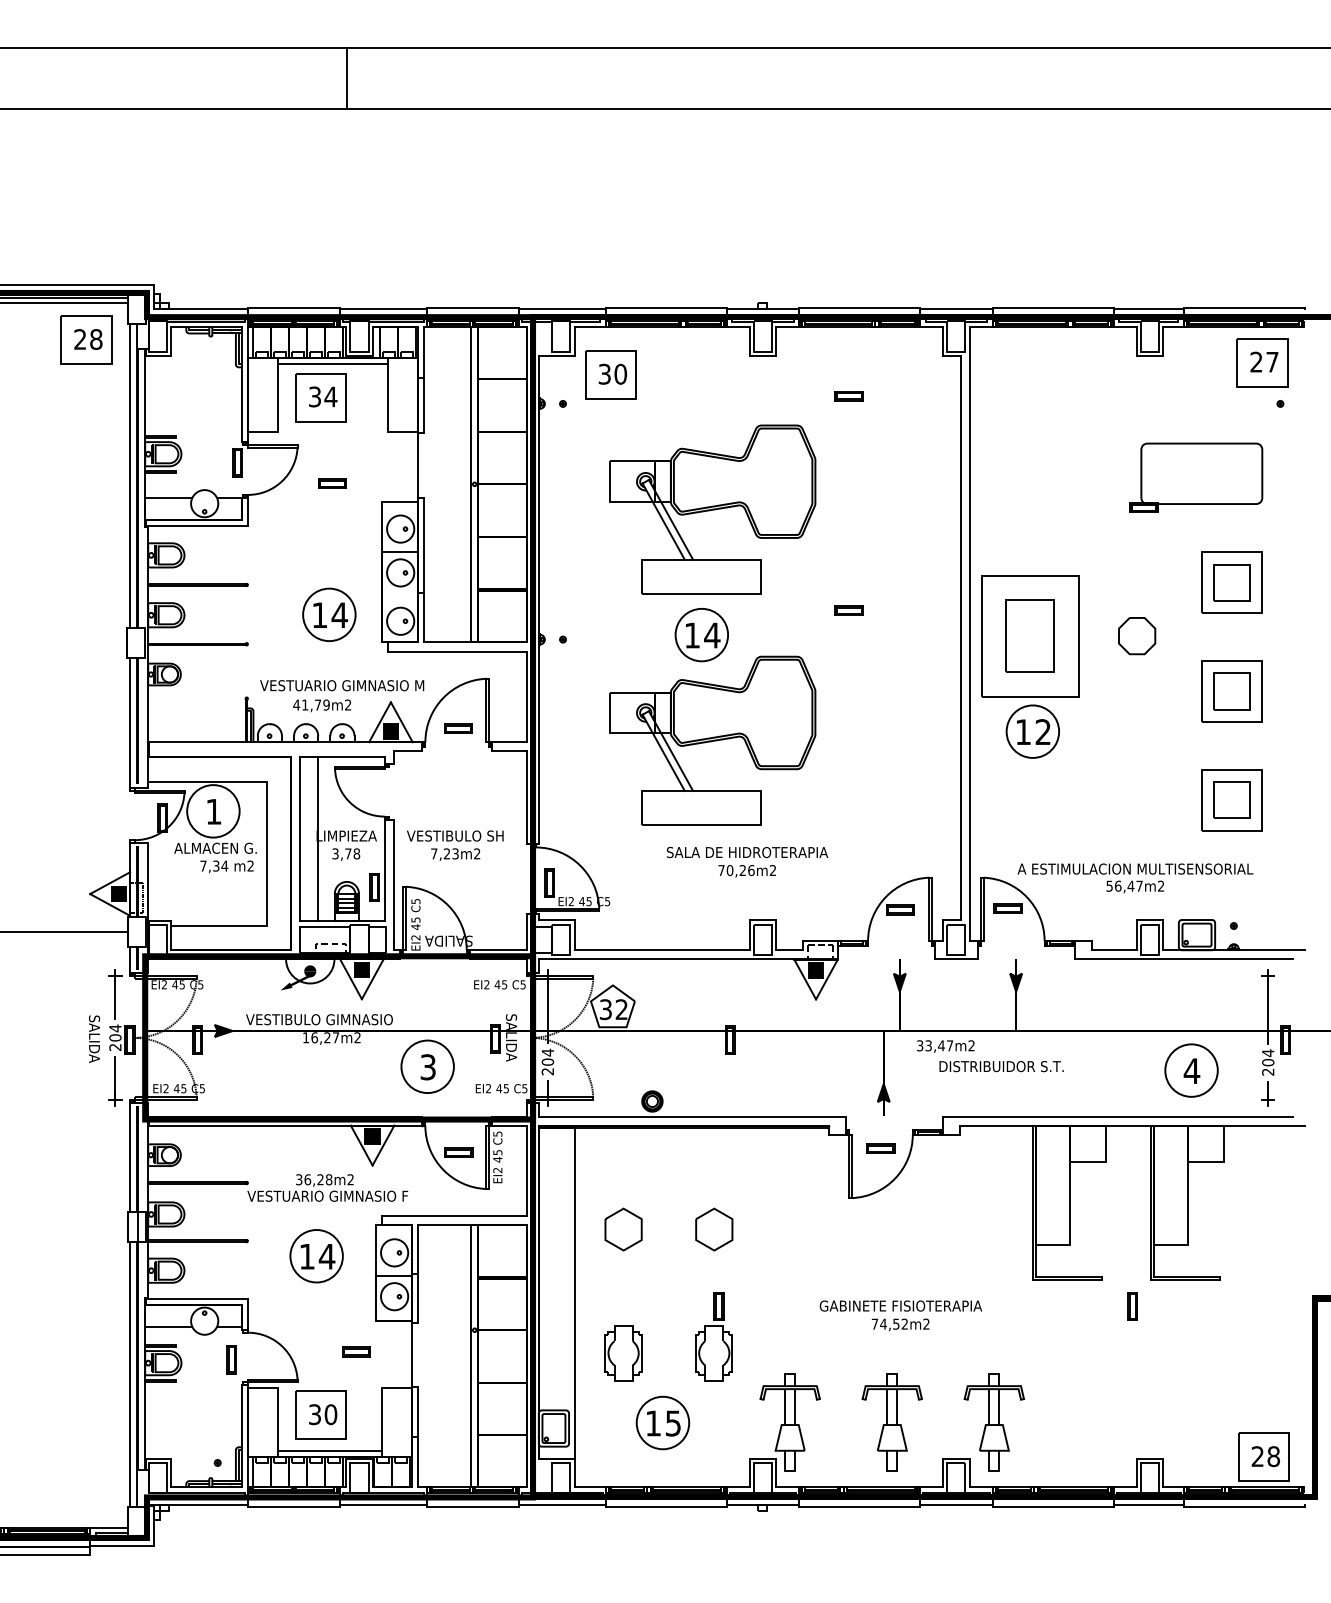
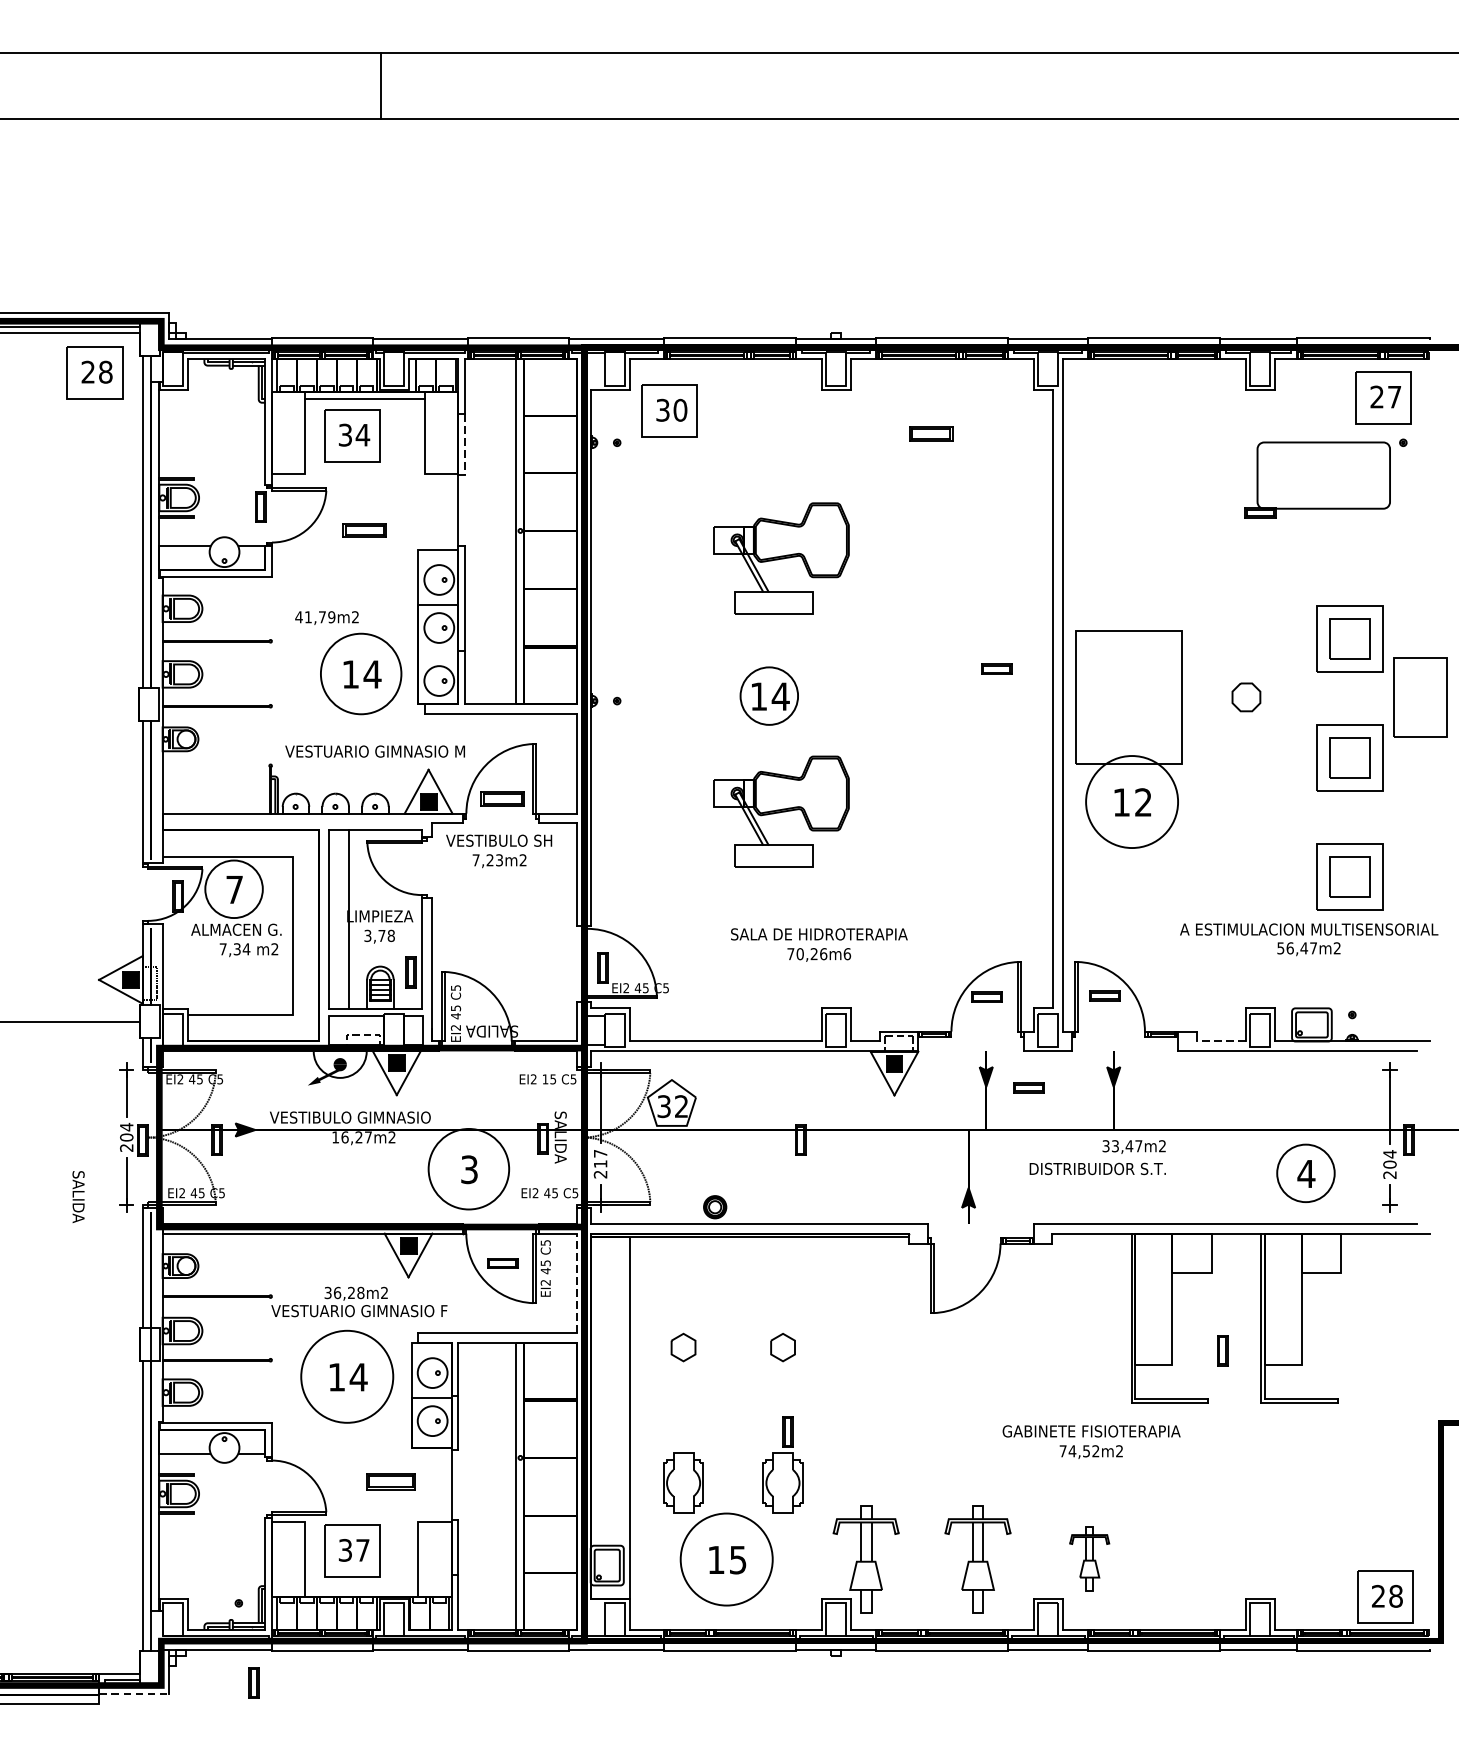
part: (848, 396) -> (930, 434), size x1.4
line: (423, 405) -> (464, 444), solid -> dashed
part: (1196, 477) -> (1317, 479), moved
part: (332, 483) -> (364, 530), size x1.4
part: (712, 509) -> (781, 558), size x0.6
part: (848, 610) -> (995, 669), moved
circle: (329, 614) -> (361, 673), size x1.4
part: (1029, 635) -> (1419, 696), moved
part: (1137, 636) -> (1246, 697), size x0.7
text: (322, 705) -> (327, 617), moved
part: (458, 728) -> (502, 798), size x1.4
circle: (1032, 731) -> (1131, 801), size x1.6
part: (712, 740) -> (781, 811), size x0.6
text: (213, 811) -> (234, 889), 1 -> 7
text: (455, 845) -> (499, 851), moved
text: (772, 870) -> (846, 954), 70,26m2 -> 70,26m6
text: (1135, 878) -> (1309, 939), moved
line: (1113, 950) -> (1220, 1041), solid -> dashed
text: (497, 984) -> (545, 1079), 45 -> 15
text: (94, 1038) -> (78, 1196), moved
text: (945, 1046) -> (1133, 1146), moved
text: (547, 1056) -> (600, 1157), 204 -> 217
circle: (427, 1066) -> (468, 1168), size x1.4
part: (880, 1148) -> (1028, 1087), moved
line: (526, 1170) -> (577, 1282), solid -> dashed
part: (623, 1229) -> (683, 1347), size x0.6
part: (714, 1229) -> (783, 1347), size x0.6
circle: (316, 1256) -> (347, 1377), size x1.6
part: (1132, 1306) -> (1222, 1350), moved
text: (900, 1315) -> (1091, 1441), moved
part: (356, 1351) -> (390, 1481), size x1.6
part: (231, 1359) -> (253, 1682), moved
text: (330, 1414) -> (362, 1550), 30 -> 37
circle: (662, 1422) -> (726, 1558), size x1.6
part: (993, 1422) -> (1088, 1558), size x0.6
line: (329, 1450) -> (361, 1589), removed
line: (122, 1545) -> (134, 1693), solid -> dashed

